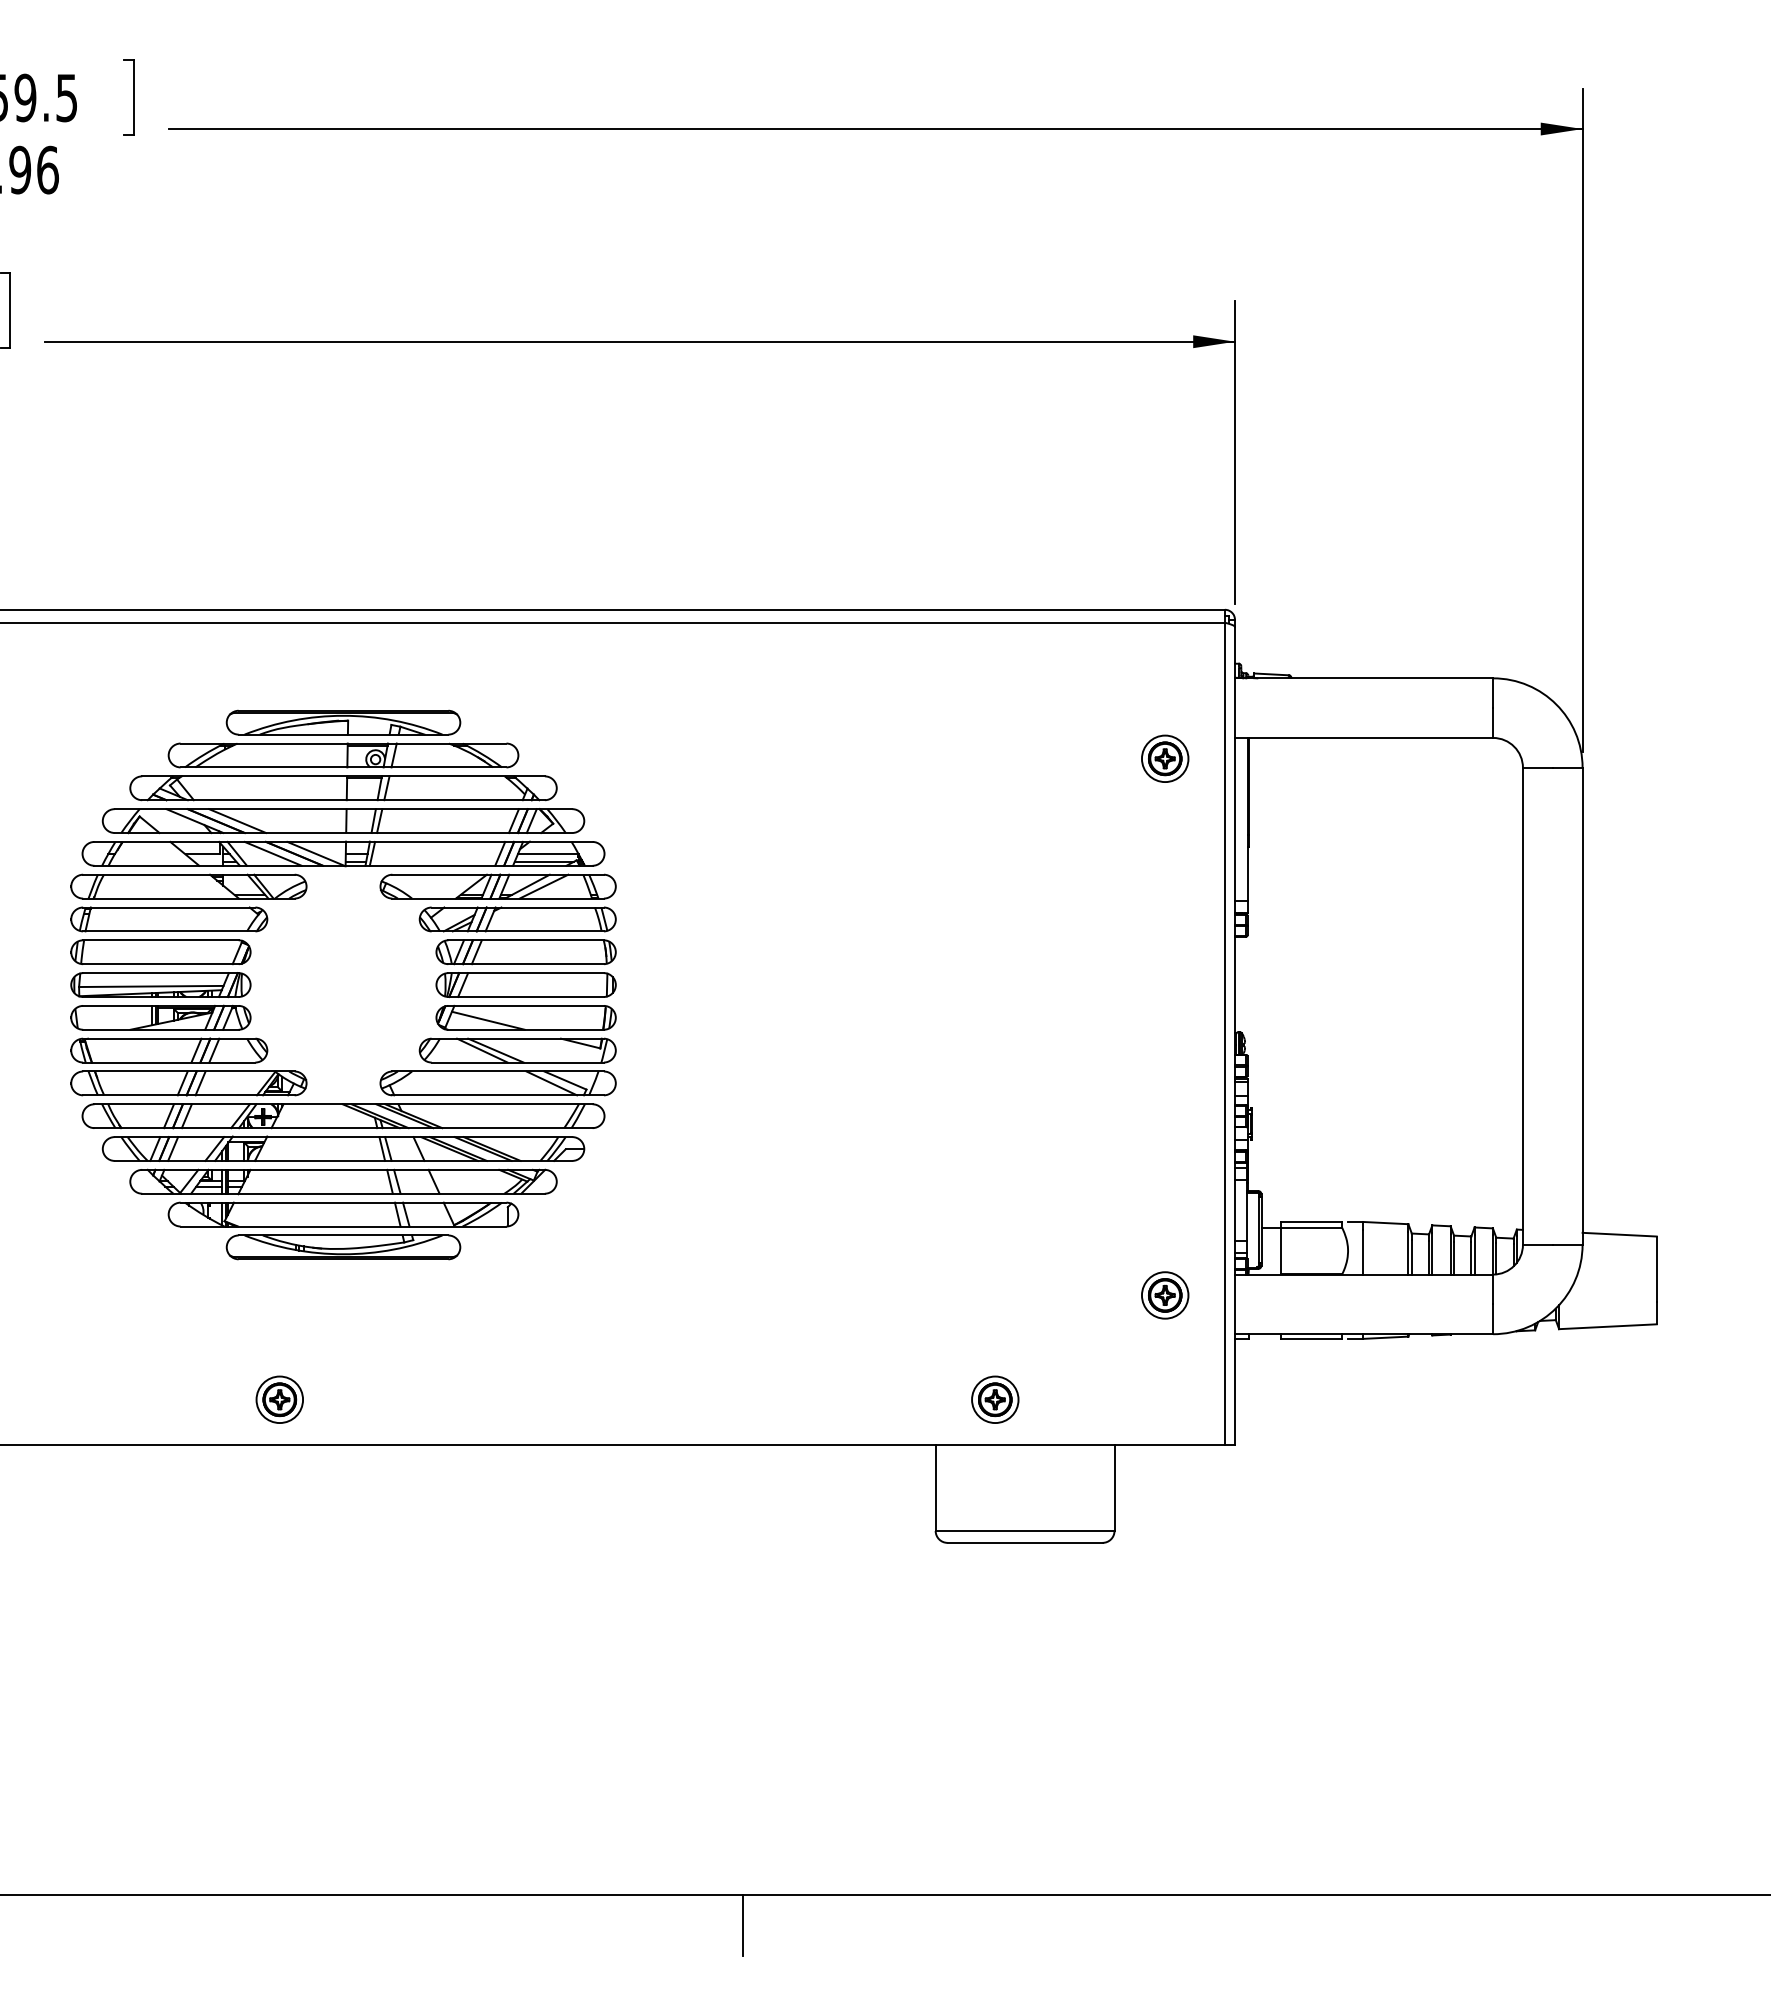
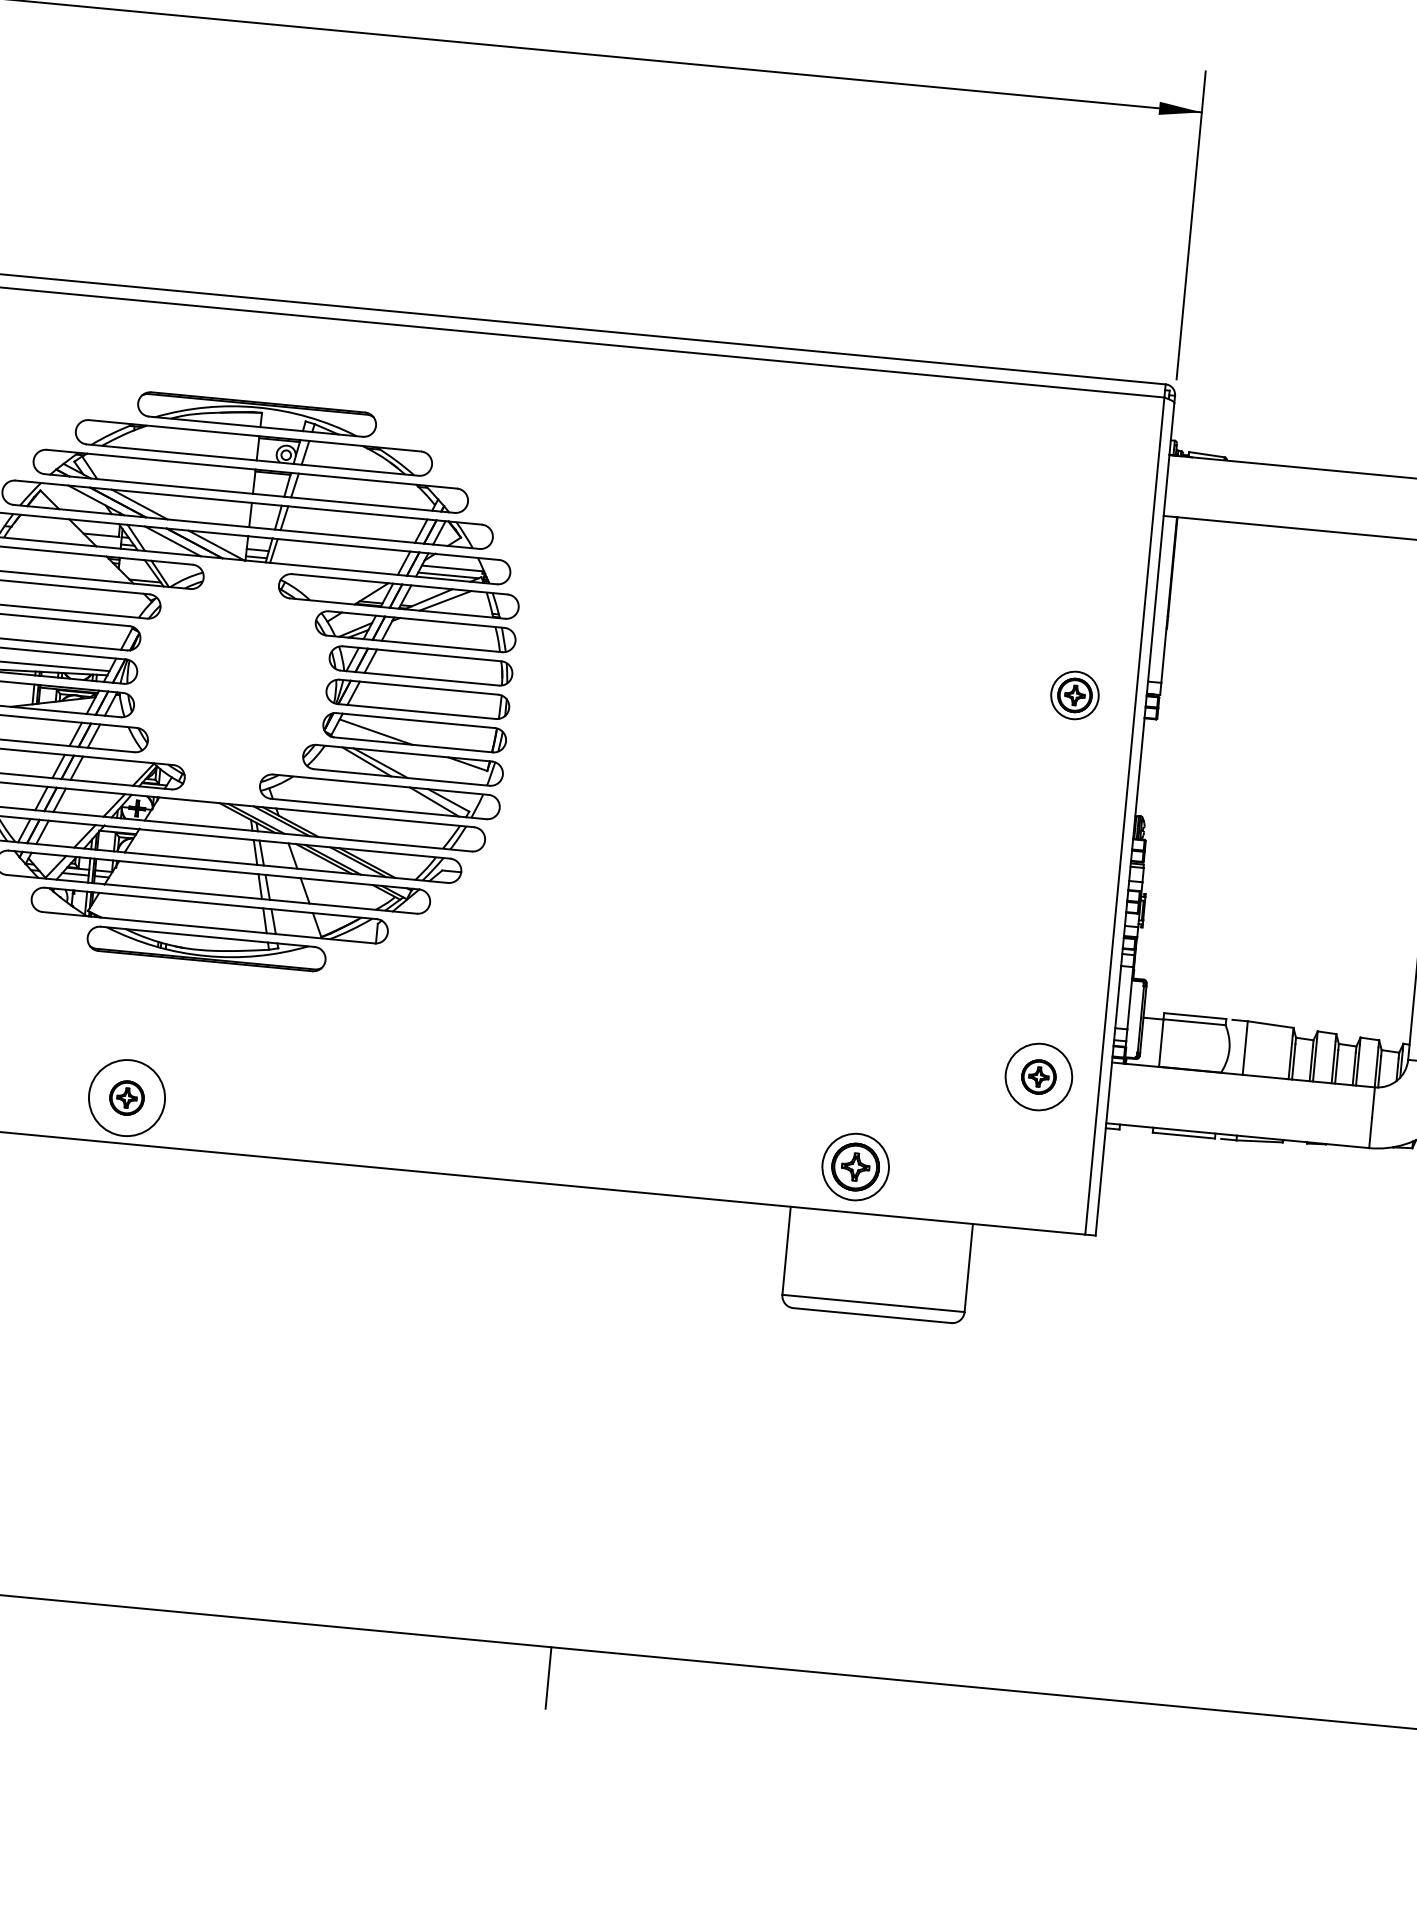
part: (1165, 758) -> (1075, 695), moved
circle: (1164, 1295) -> (1038, 1077), size x1.4
circle: (279, 1399) -> (126, 1097), size x1.6
part: (995, 1399) -> (856, 1166), size x1.4

